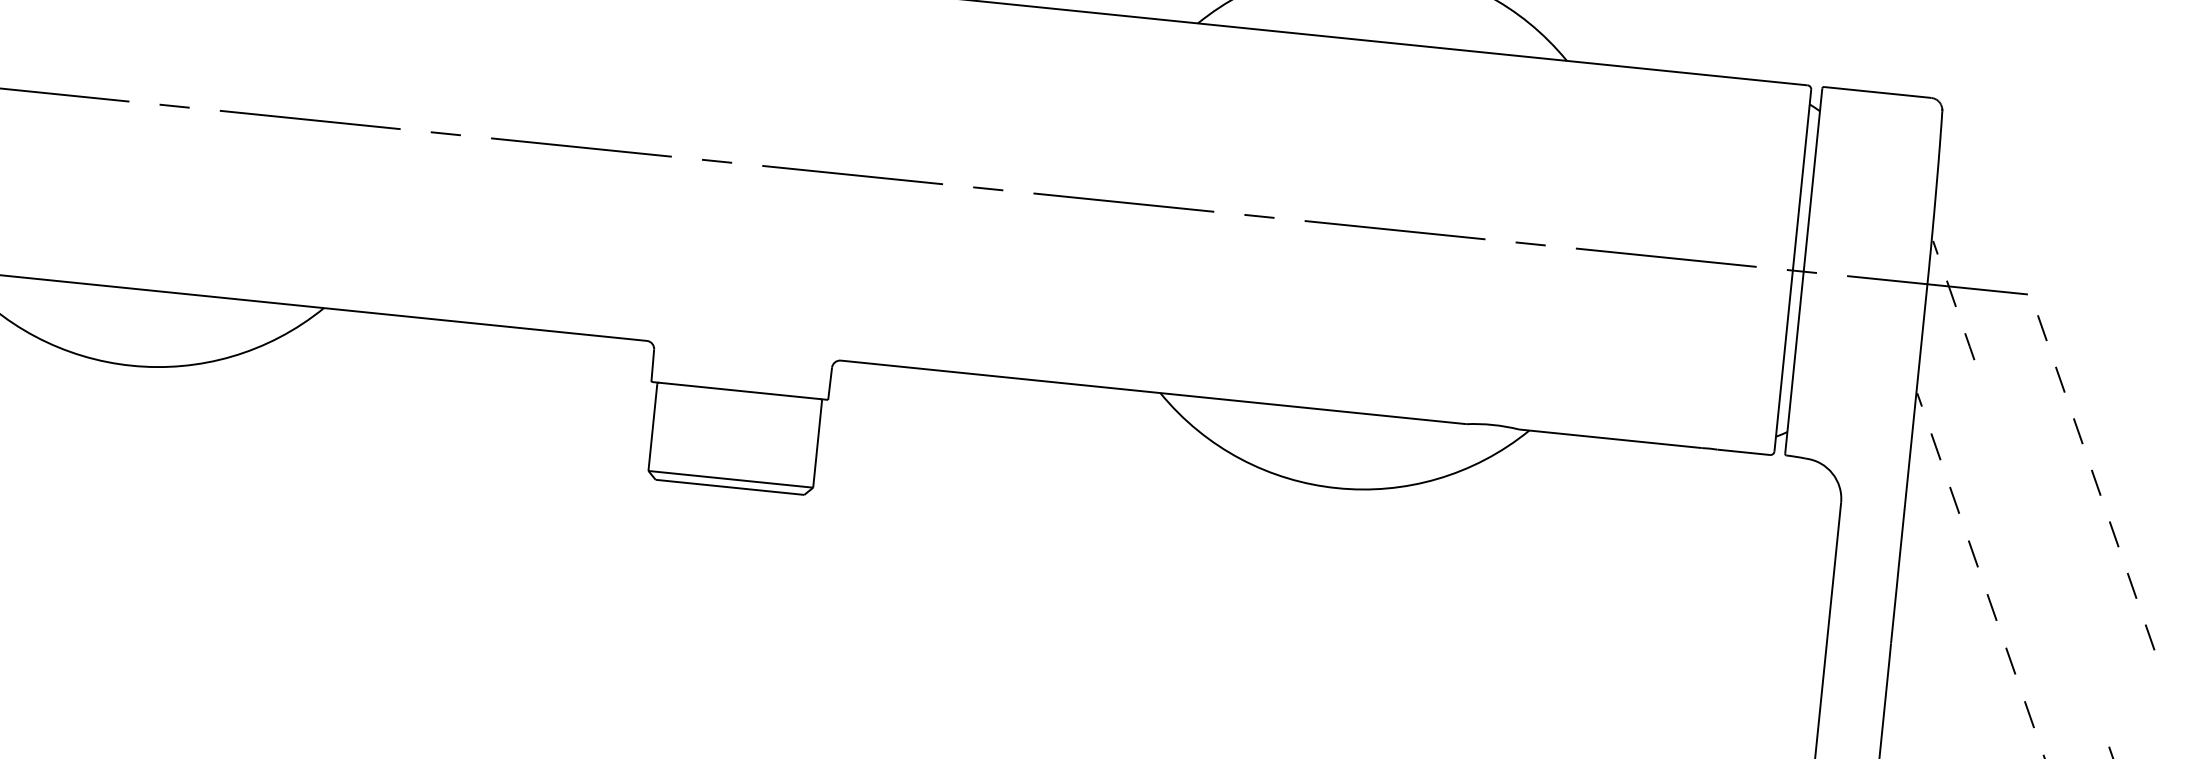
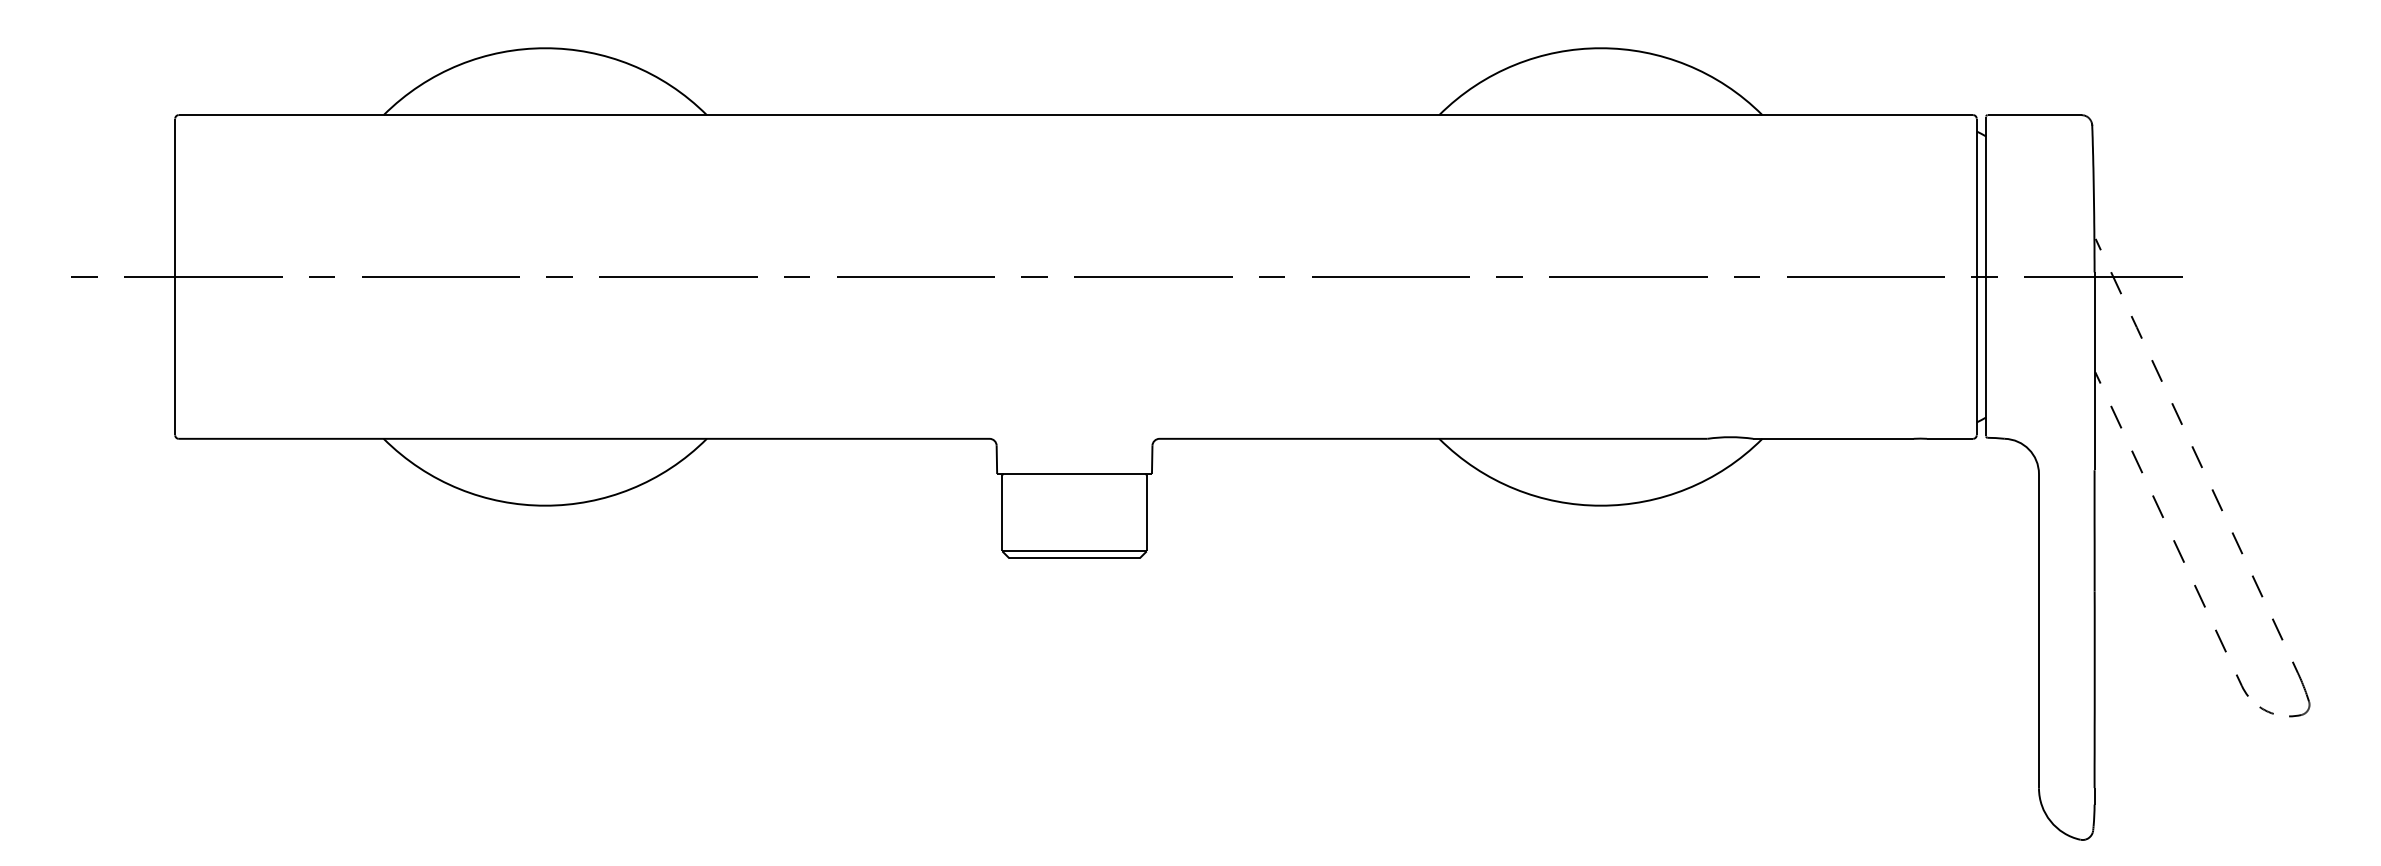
part: (2096, 483) -> (2217, 500), moved

